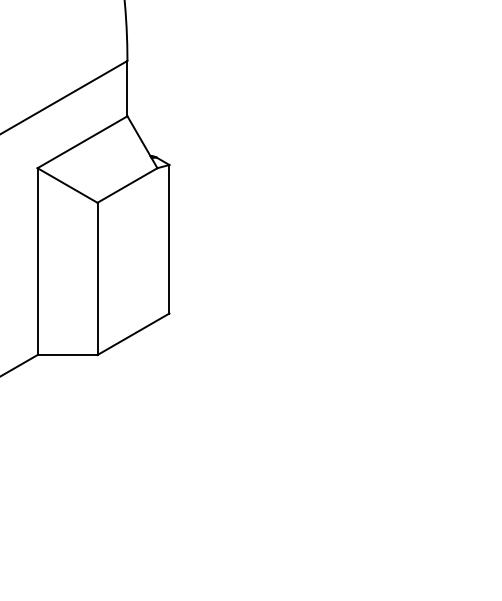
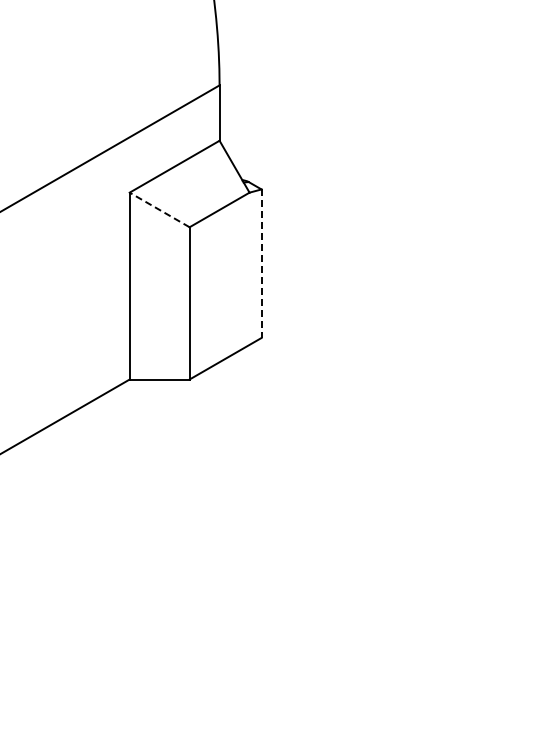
line: (67, 185) -> (159, 209), solid -> dashed
line: (169, 240) -> (261, 264), solid -> dashed

